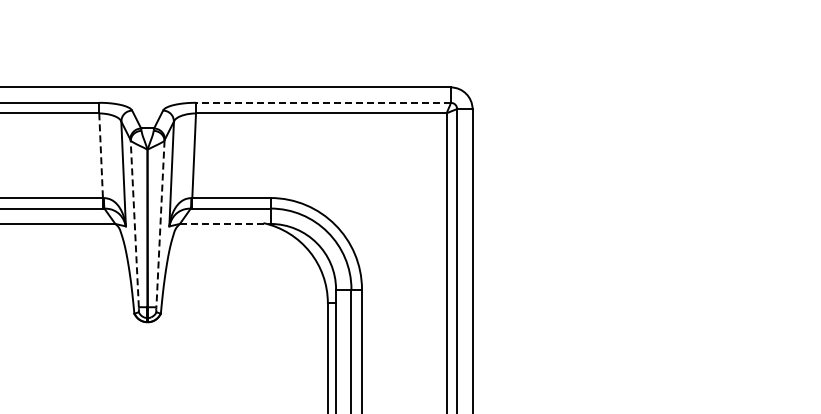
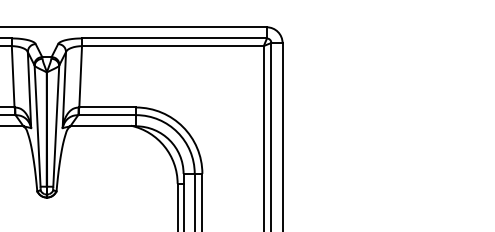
line: (322, 102) -> (173, 38), dashed -> solid
line: (101, 156) -> (13, 77), dashed -> solid
line: (134, 223) -> (37, 125), dashed -> solid
line: (225, 223) -> (103, 125), dashed -> solid
line: (160, 224) -> (56, 126), dashed -> solid

